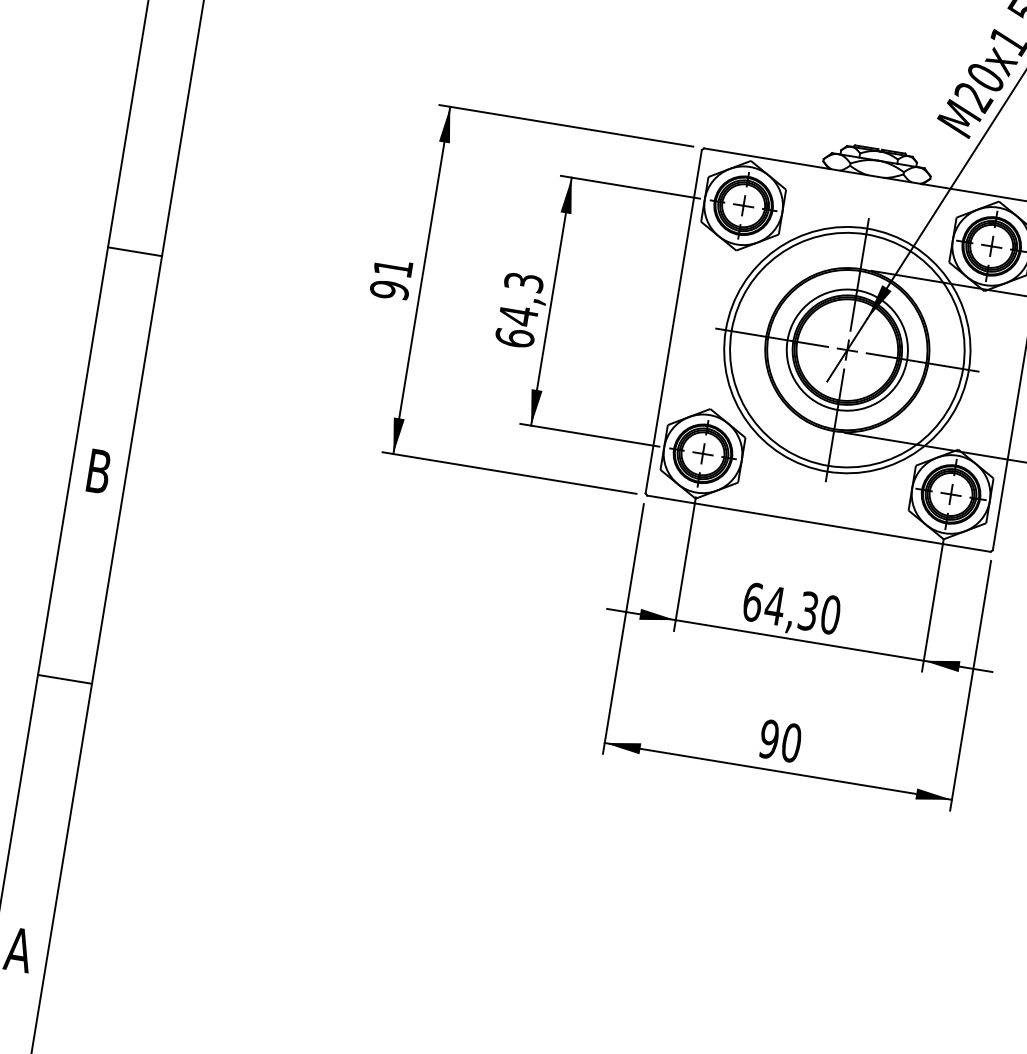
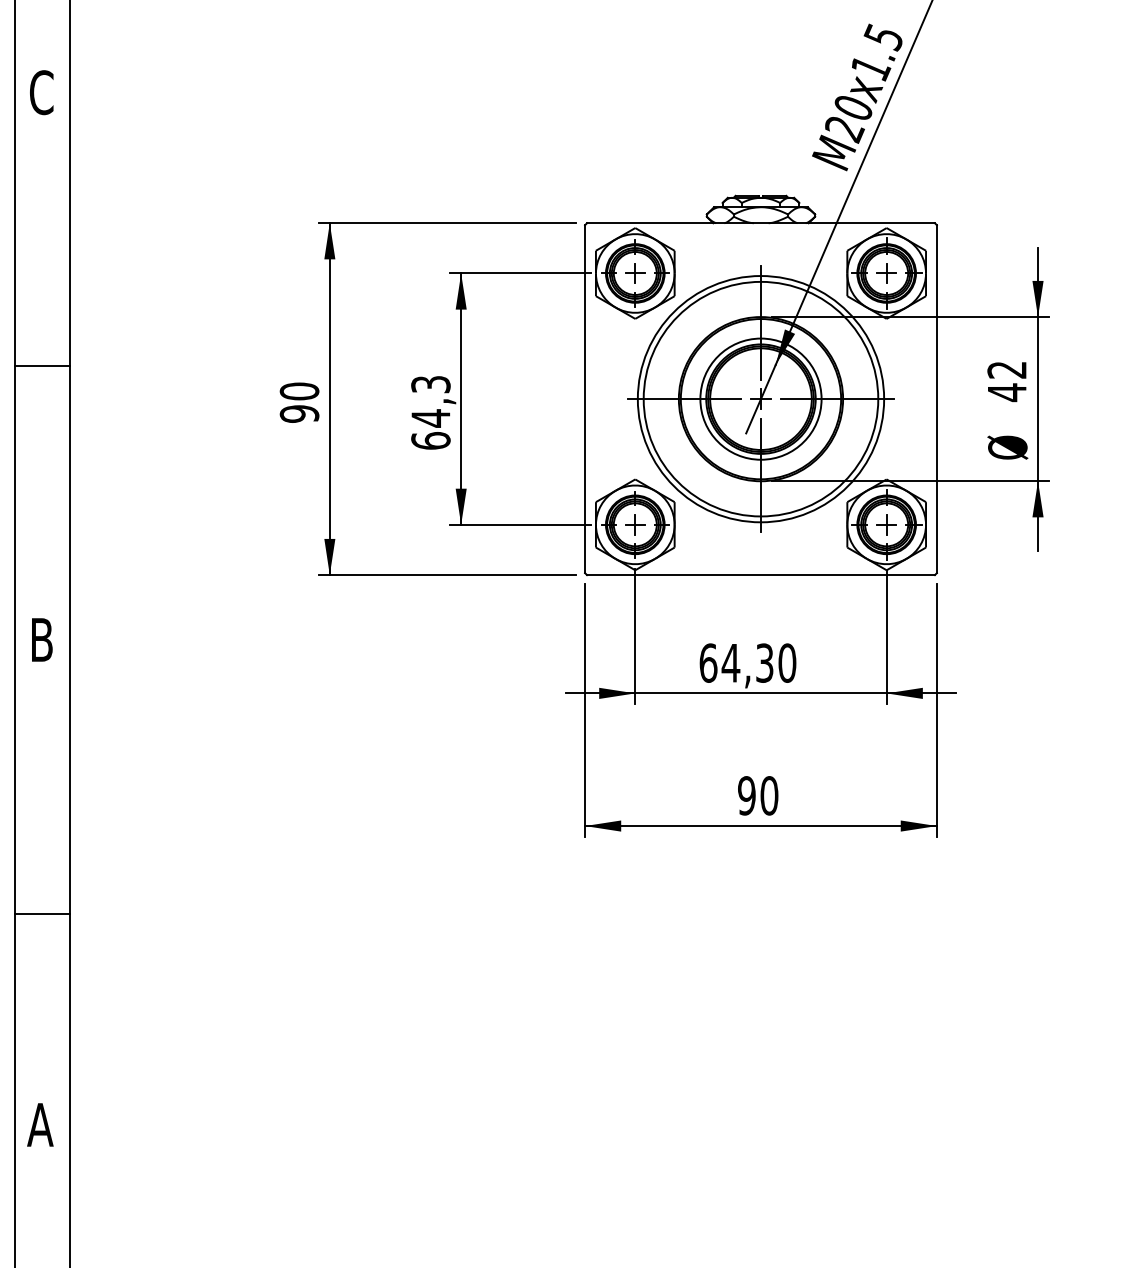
line: (134, 251) -> (41, 366), moved
text: (393, 267) -> (299, 391), 91 -> 90
line: (64, 679) -> (41, 913), moved

